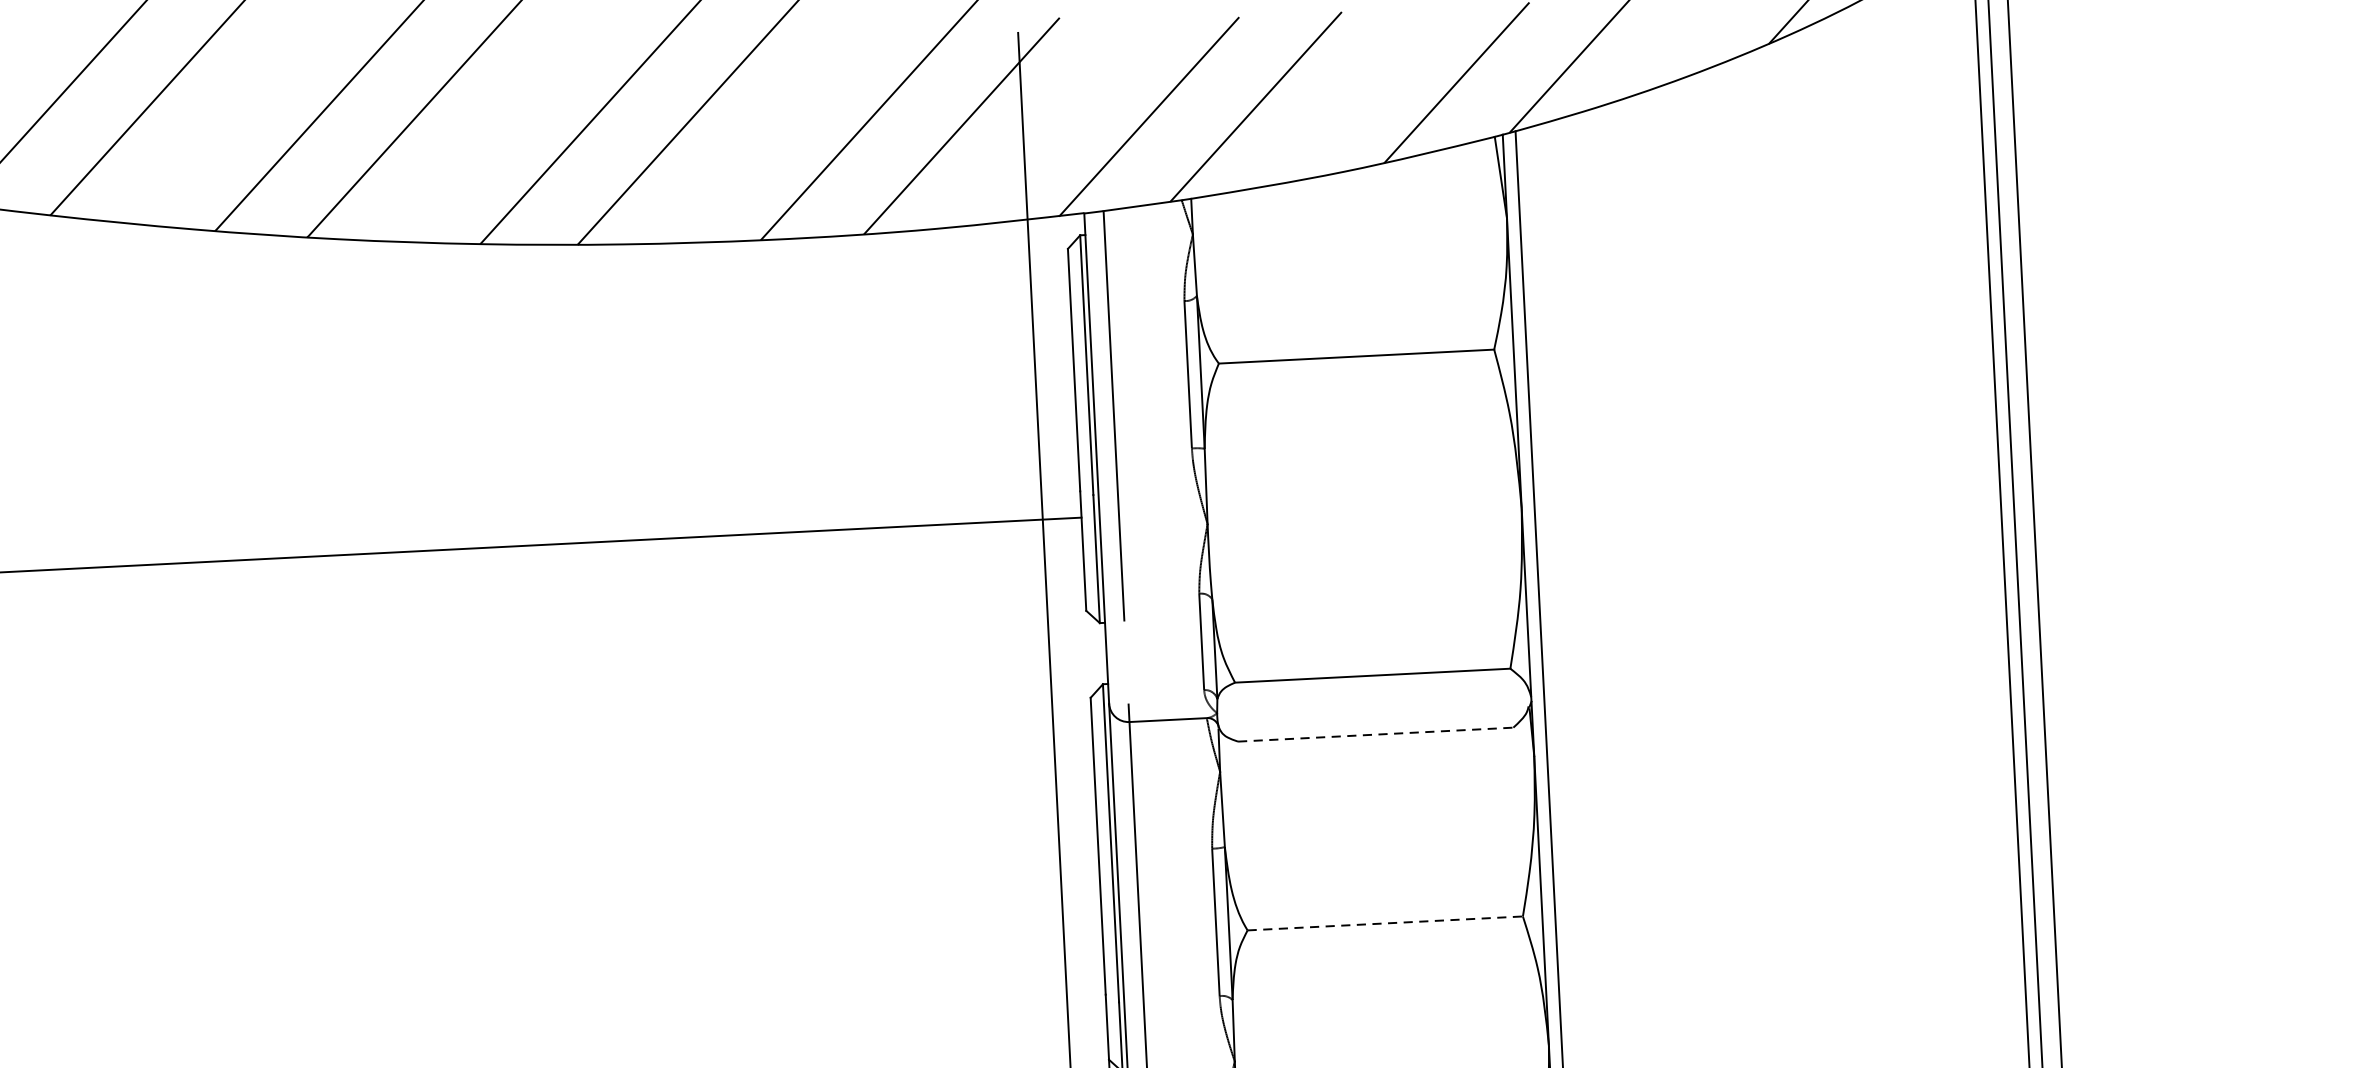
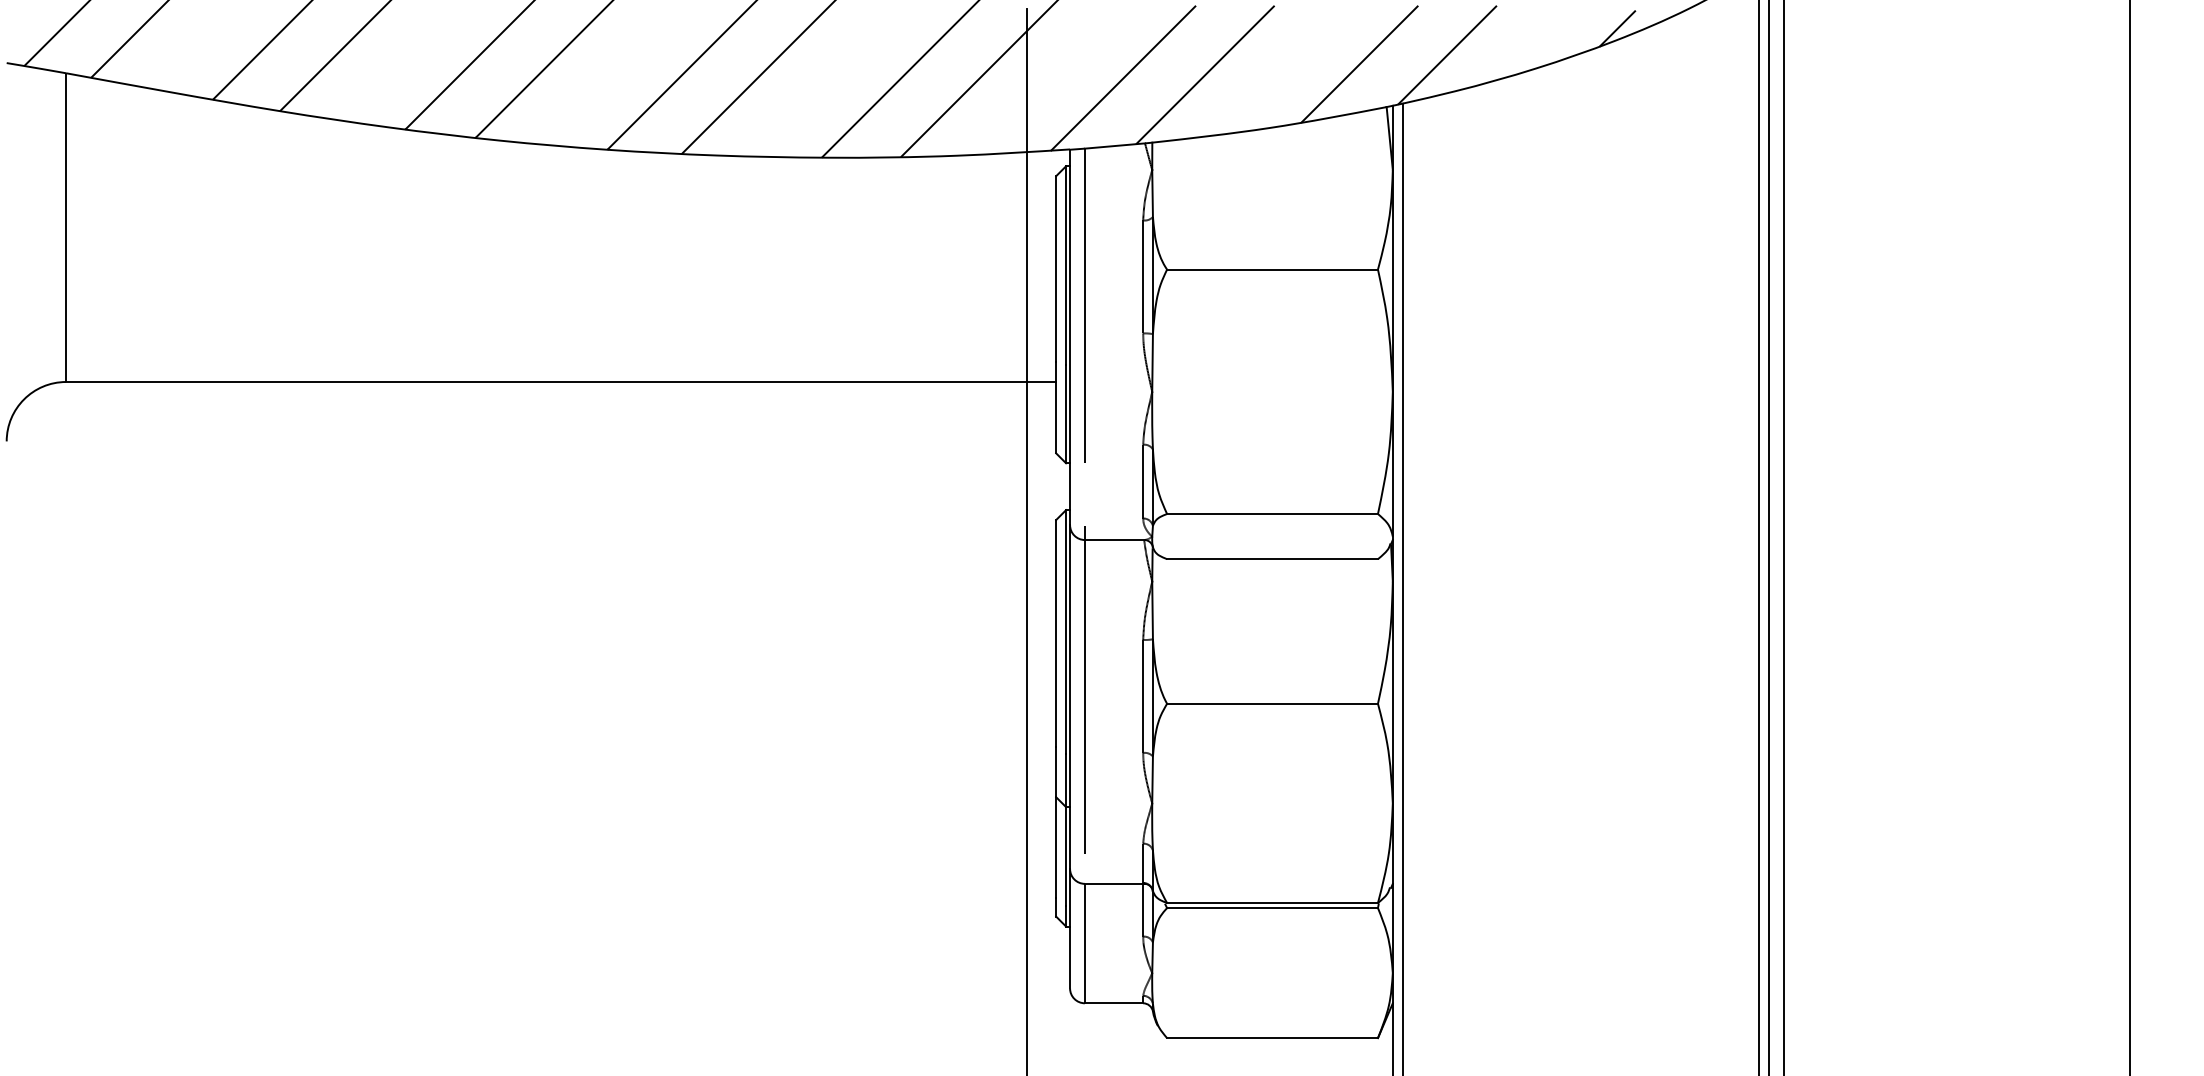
line: (1376, 735) -> (1273, 559), dashed -> solid
line: (1386, 922) -> (1273, 703), dashed -> solid

